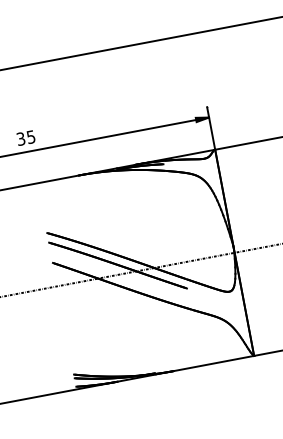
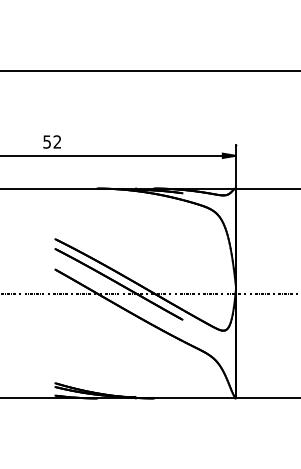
text: (26, 137) -> (52, 141), 35 -> 52

